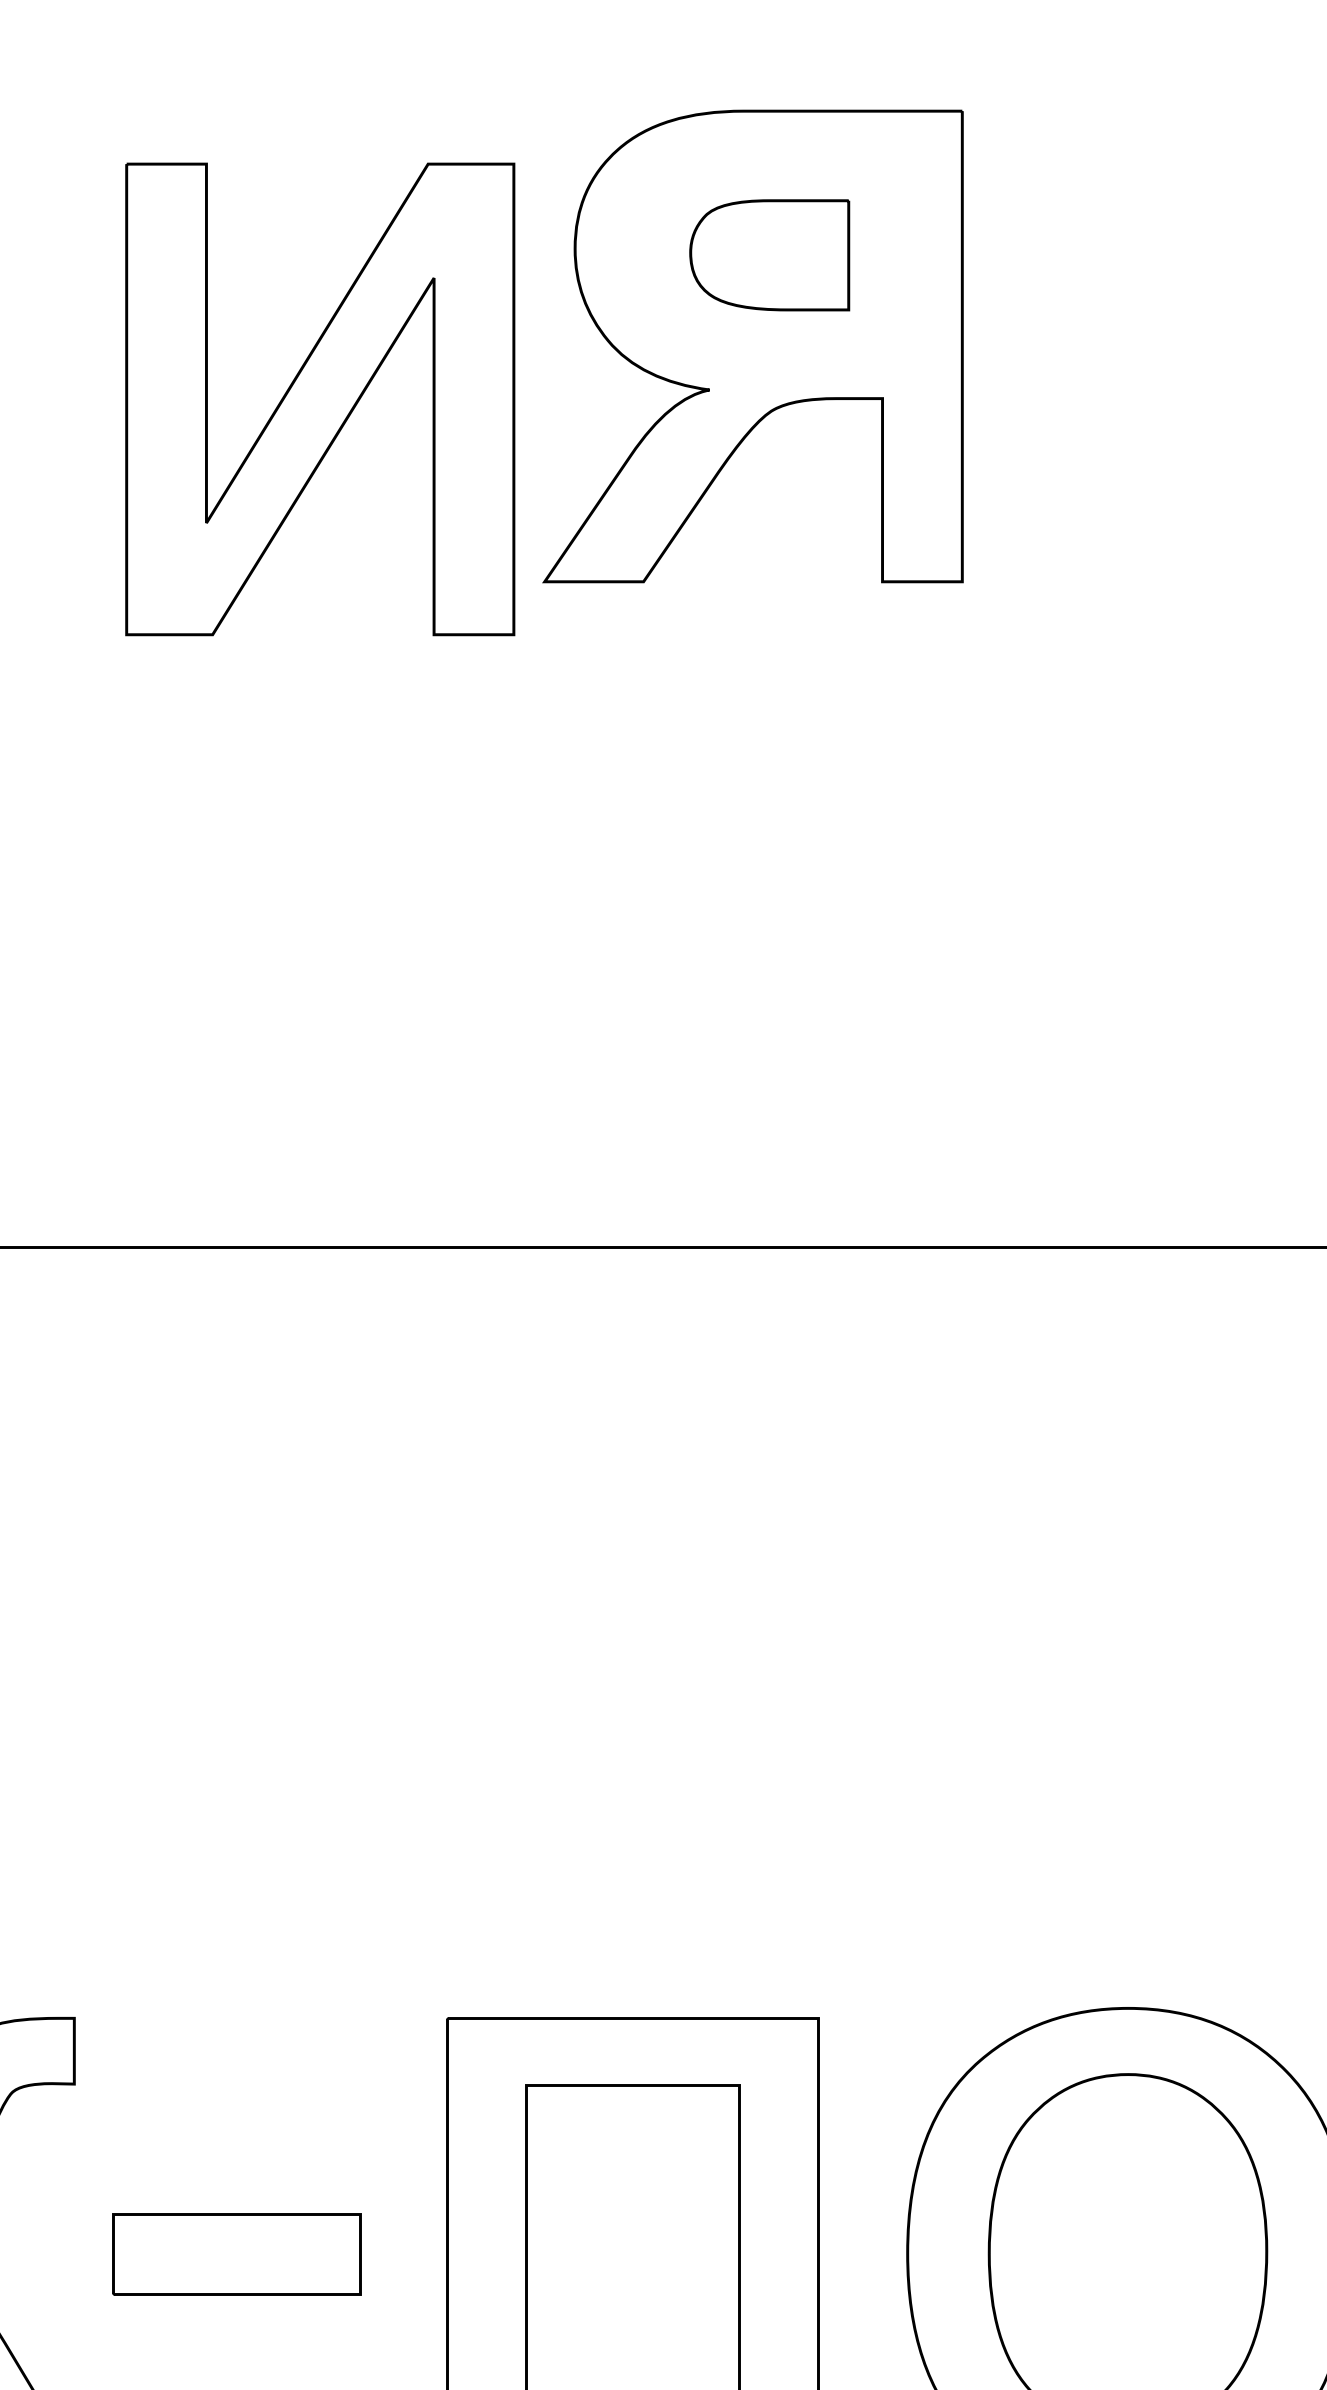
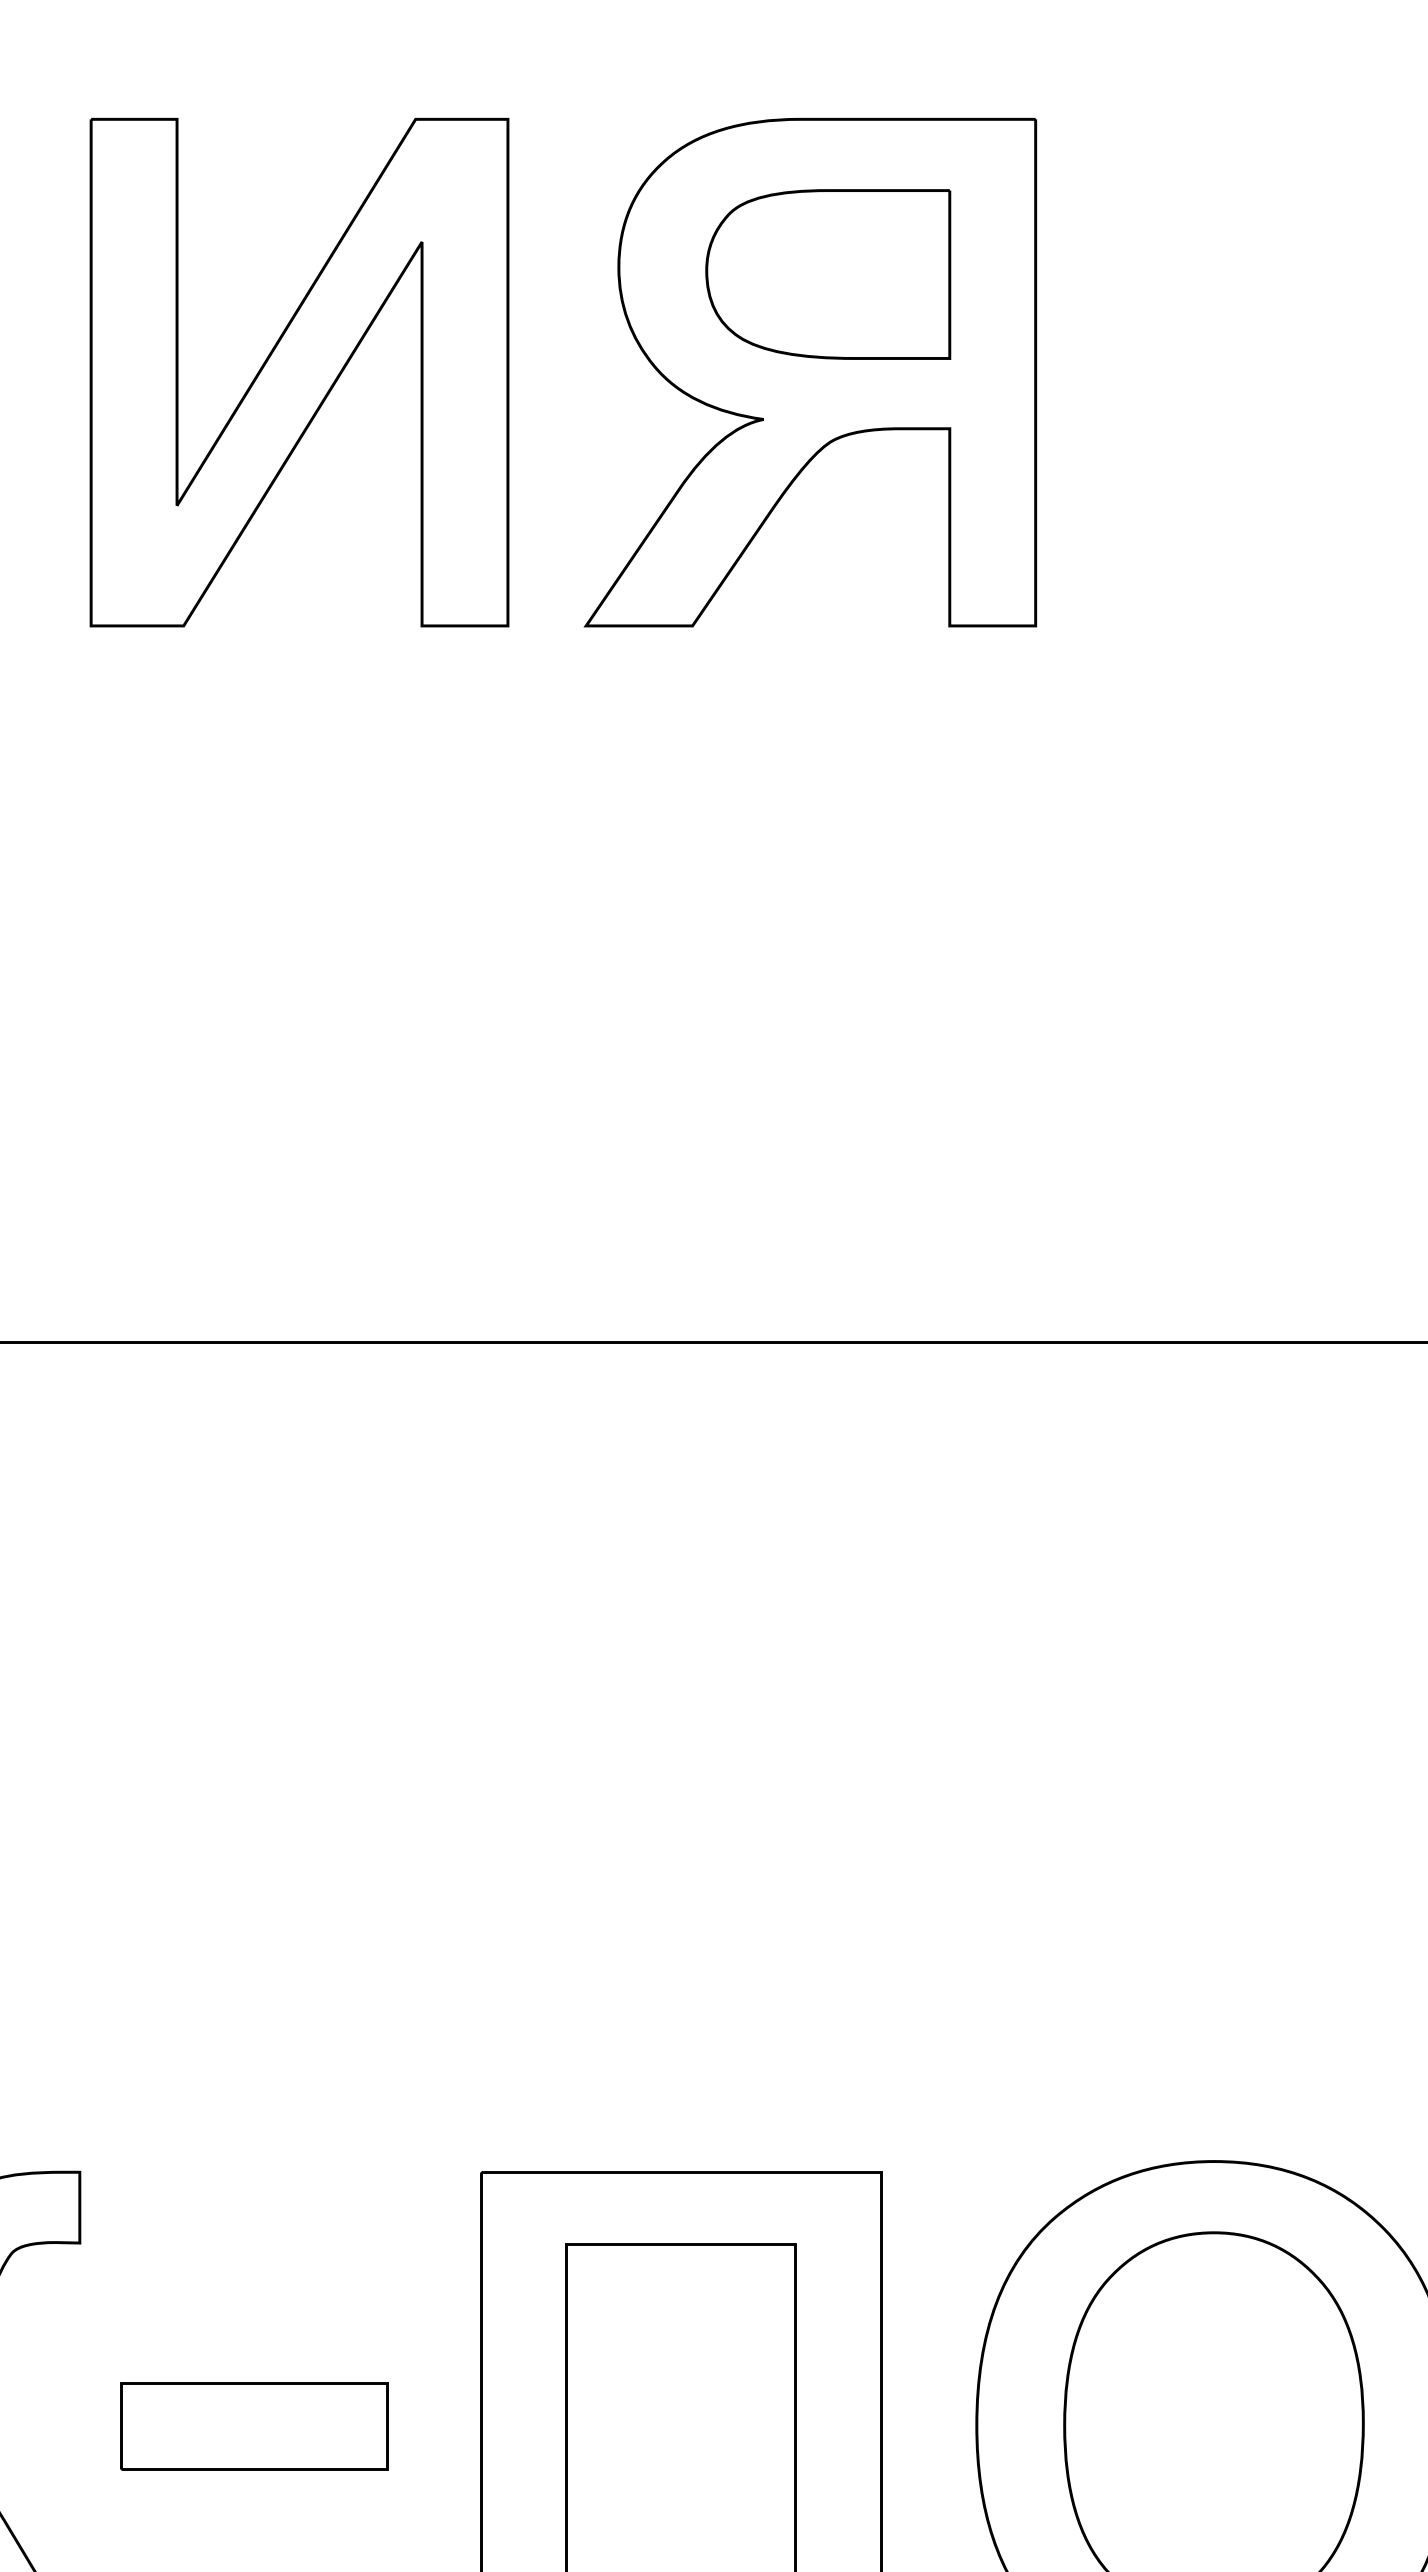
part: (769, 255) -> (828, 274), size x1.43
part: (320, 399) -> (299, 372), moved

